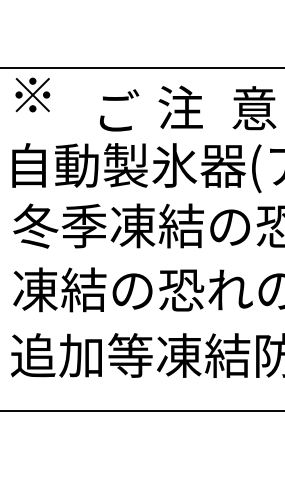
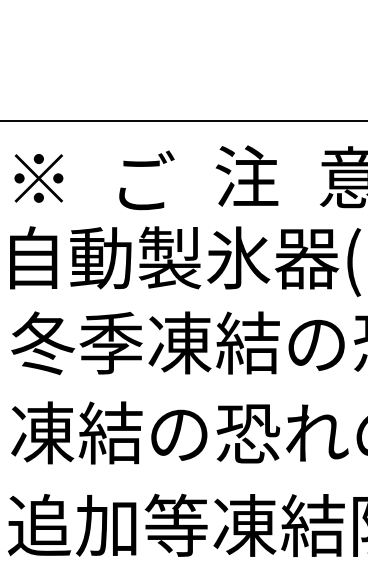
text: (32, 94) -> (38, 177), moved
text: (119, 110) -> (146, 180), moved

